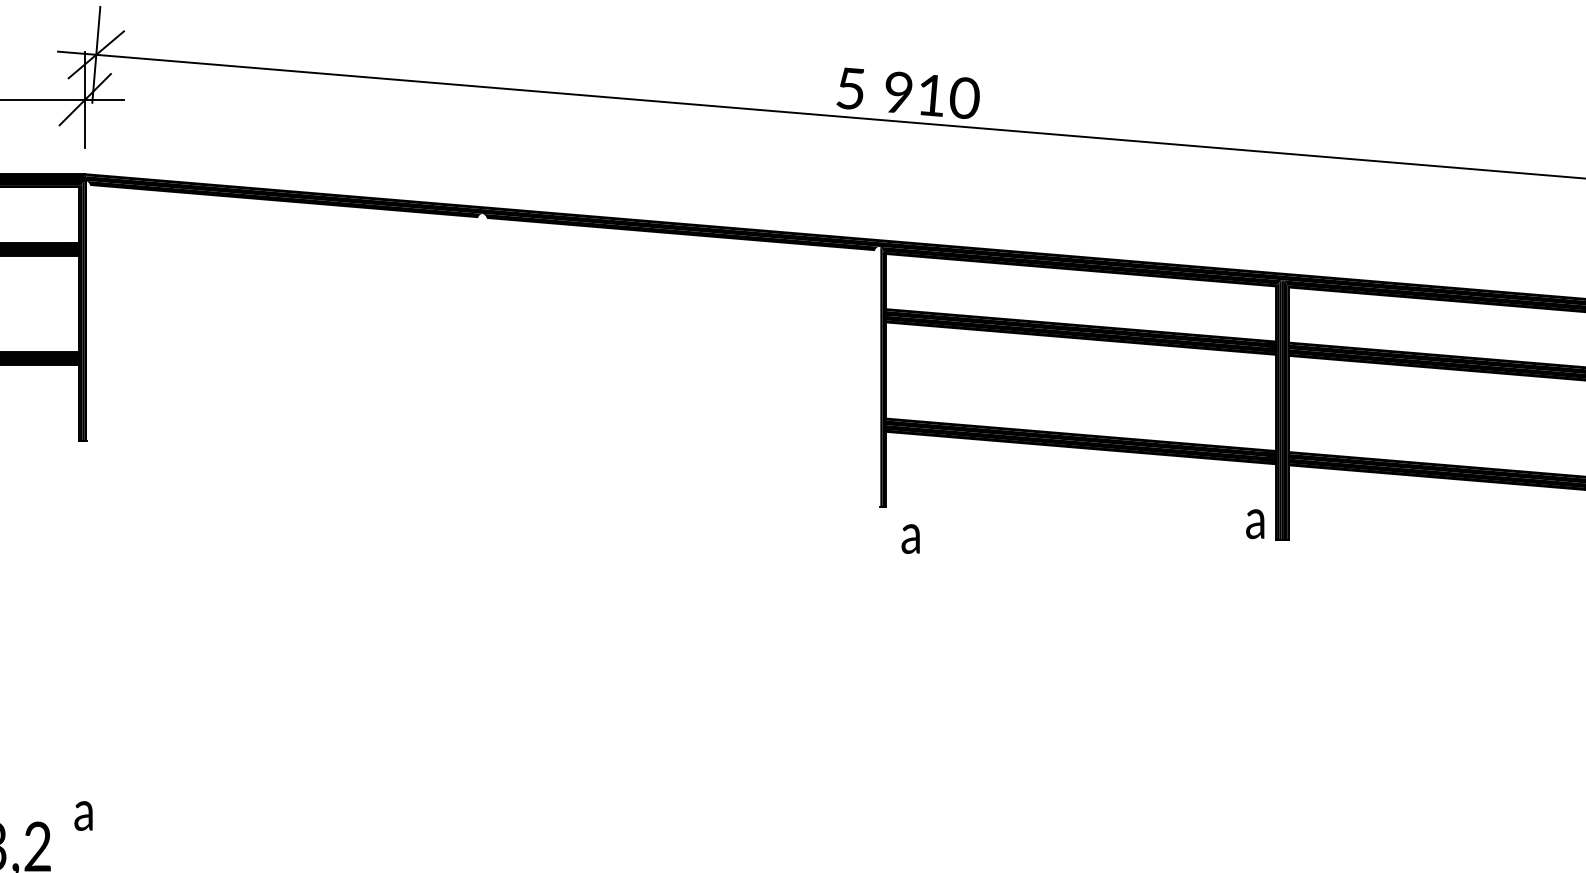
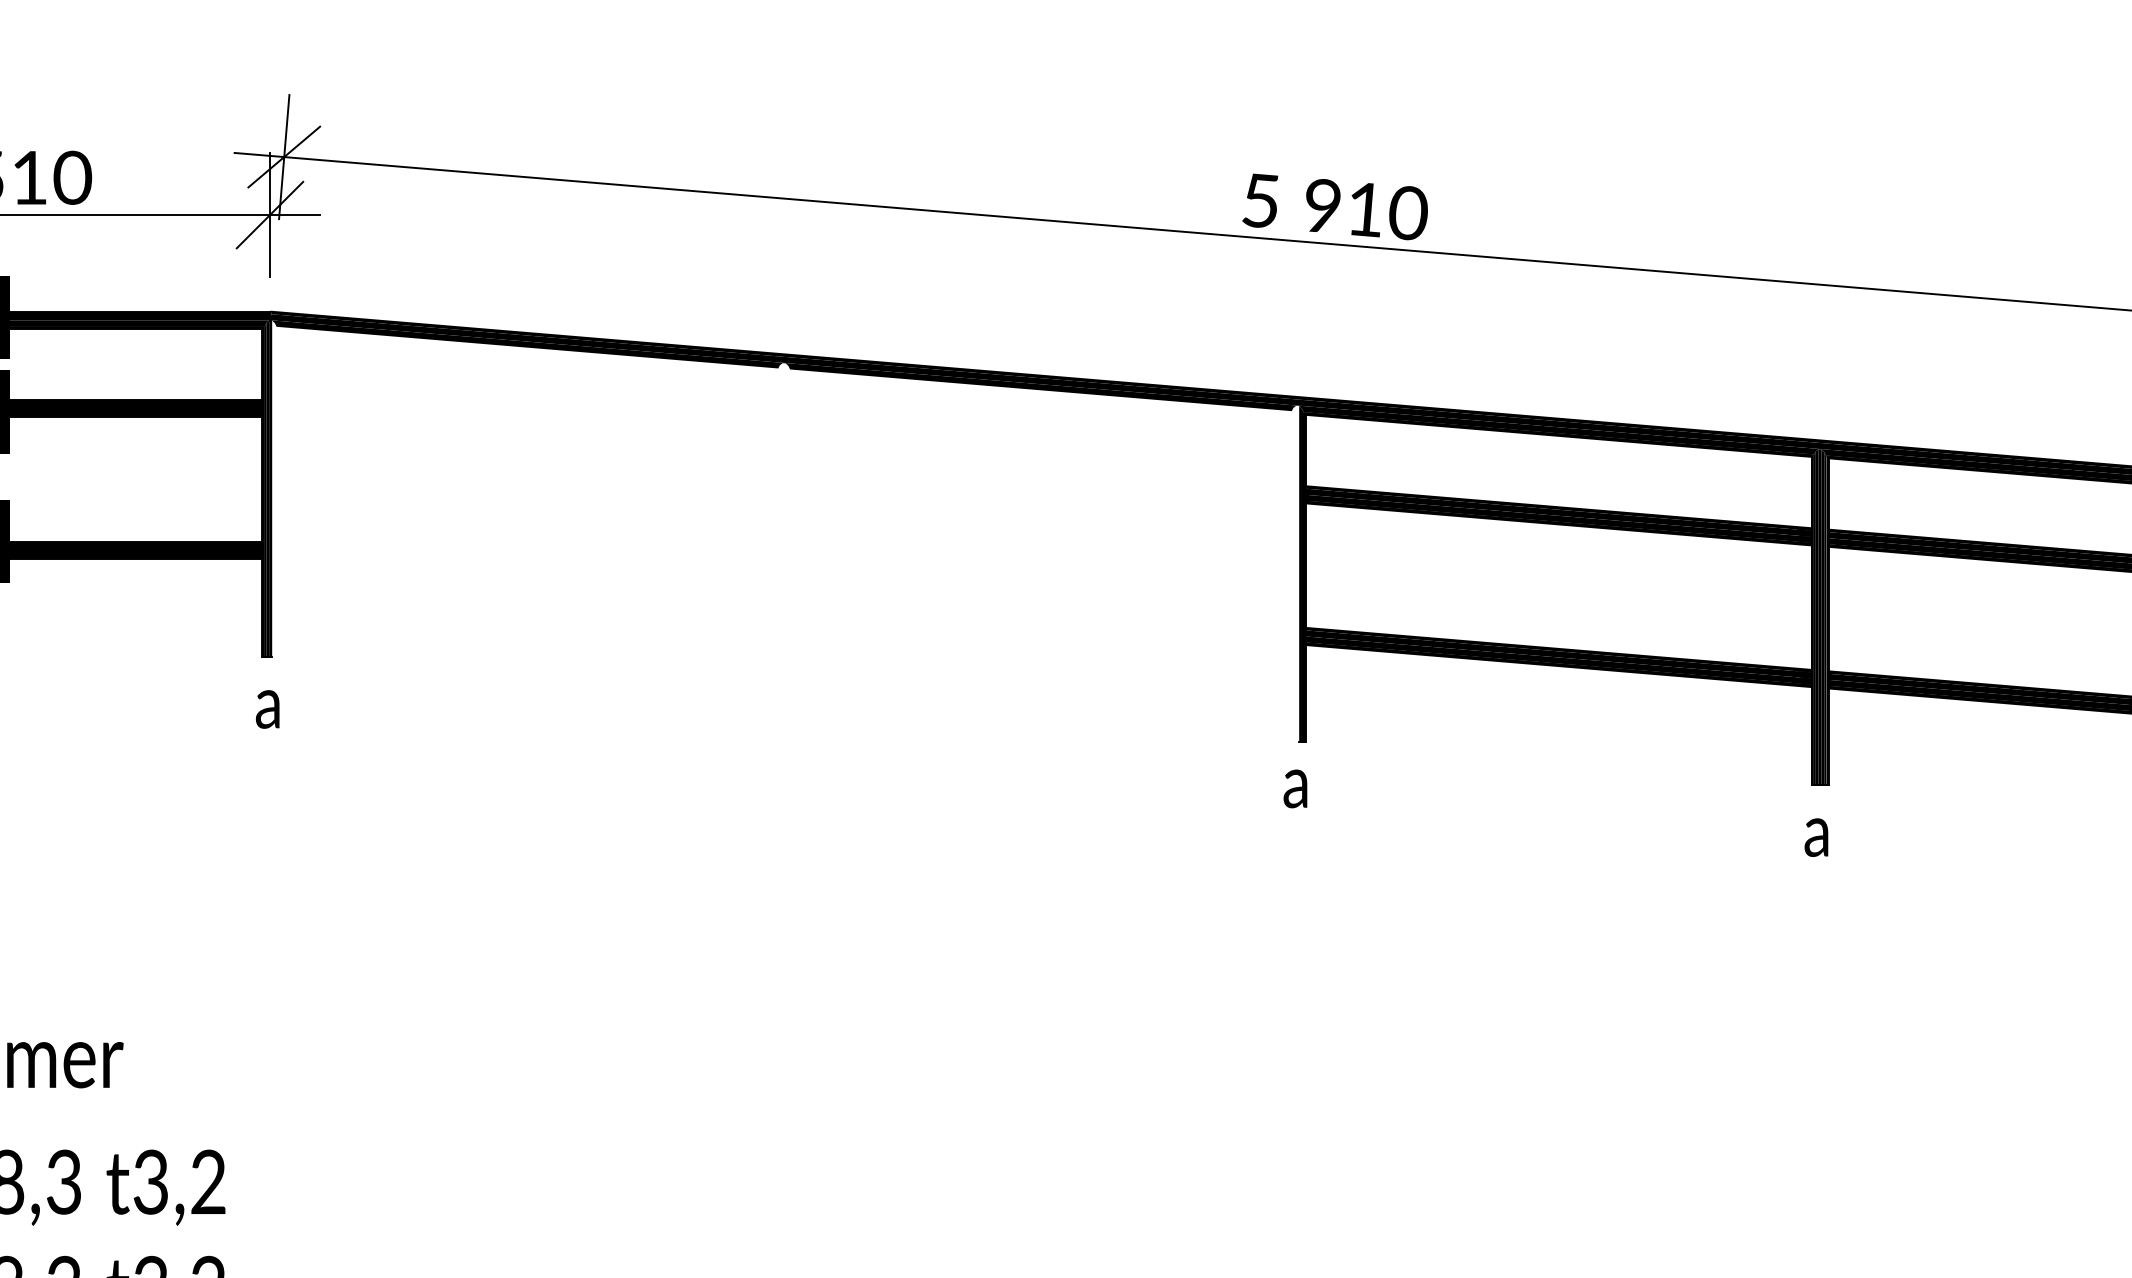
text: (1255, 524) -> (1816, 837), moved
text: (910, 538) -> (1295, 788), moved
text: (83, 816) -> (267, 709), moved

